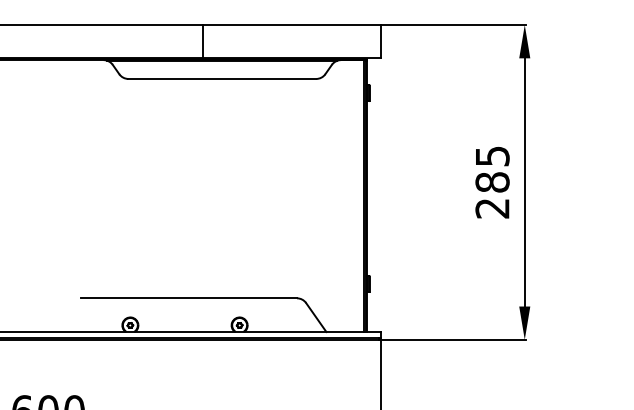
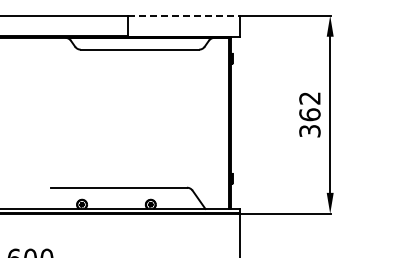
line: (293, 24) -> (184, 15), solid -> dashed
text: (491, 181) -> (309, 114), 285 -> 362

